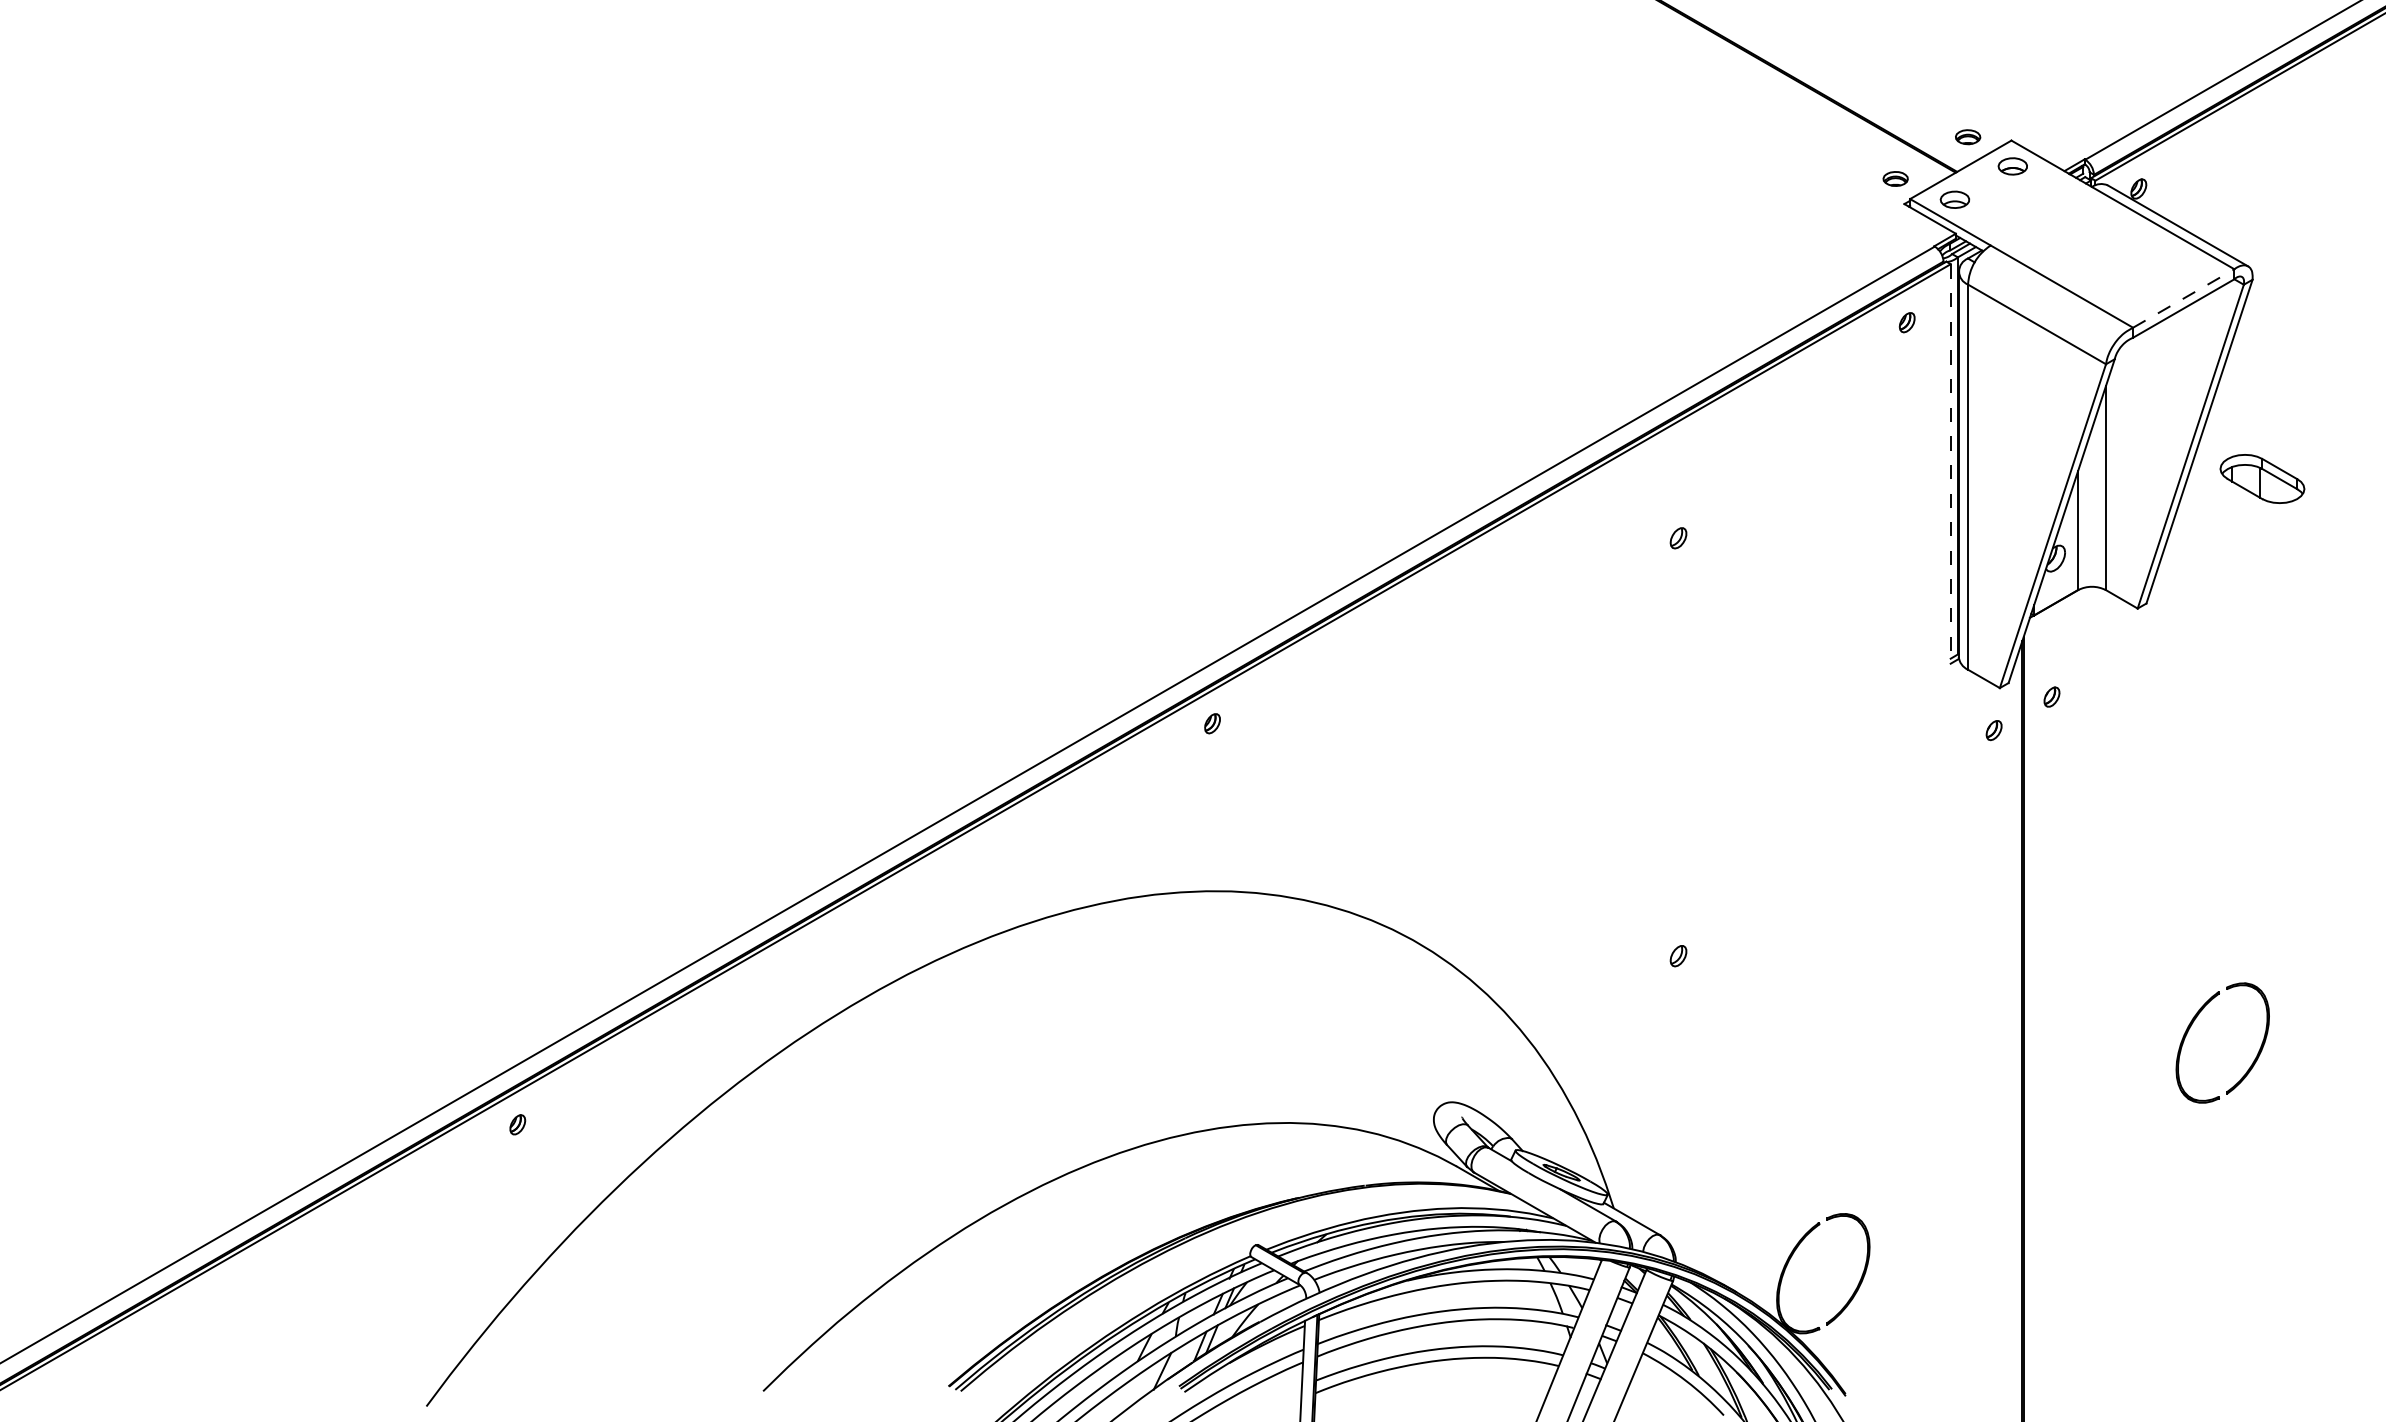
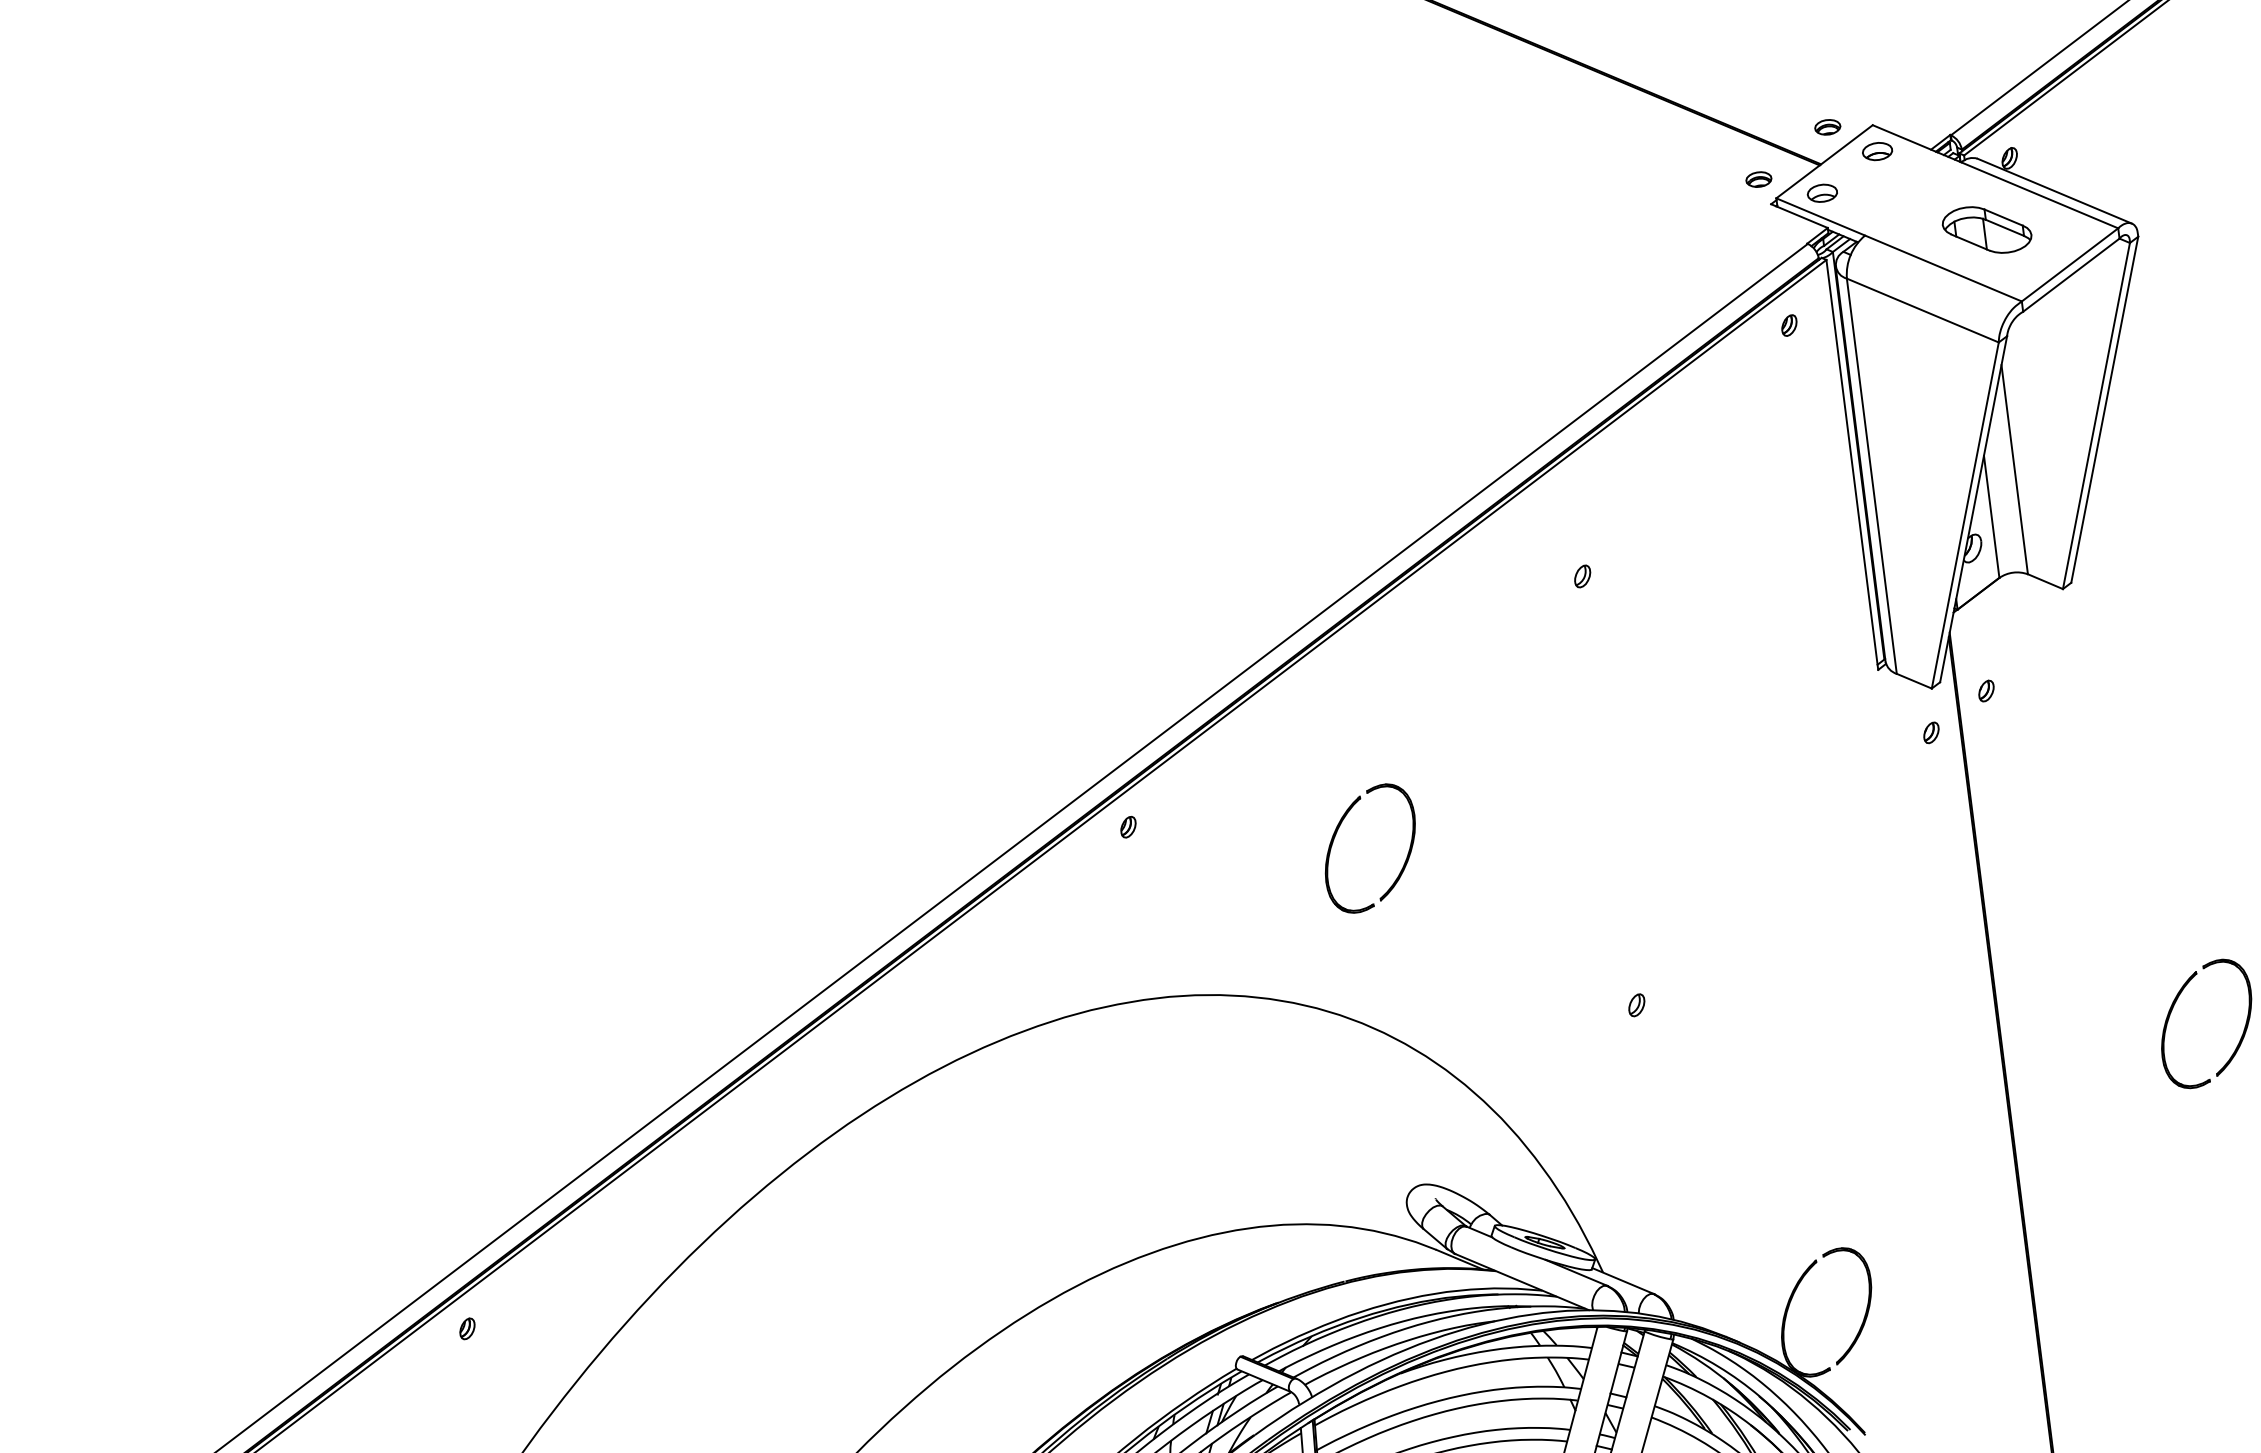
line: (2184, 298) -> (2070, 264), dashed -> solid
line: (1950, 463) -> (1852, 464), dashed -> solid
part: (2262, 478) -> (1987, 229), moved
part: (1410, 757) -> (1335, 836), added

